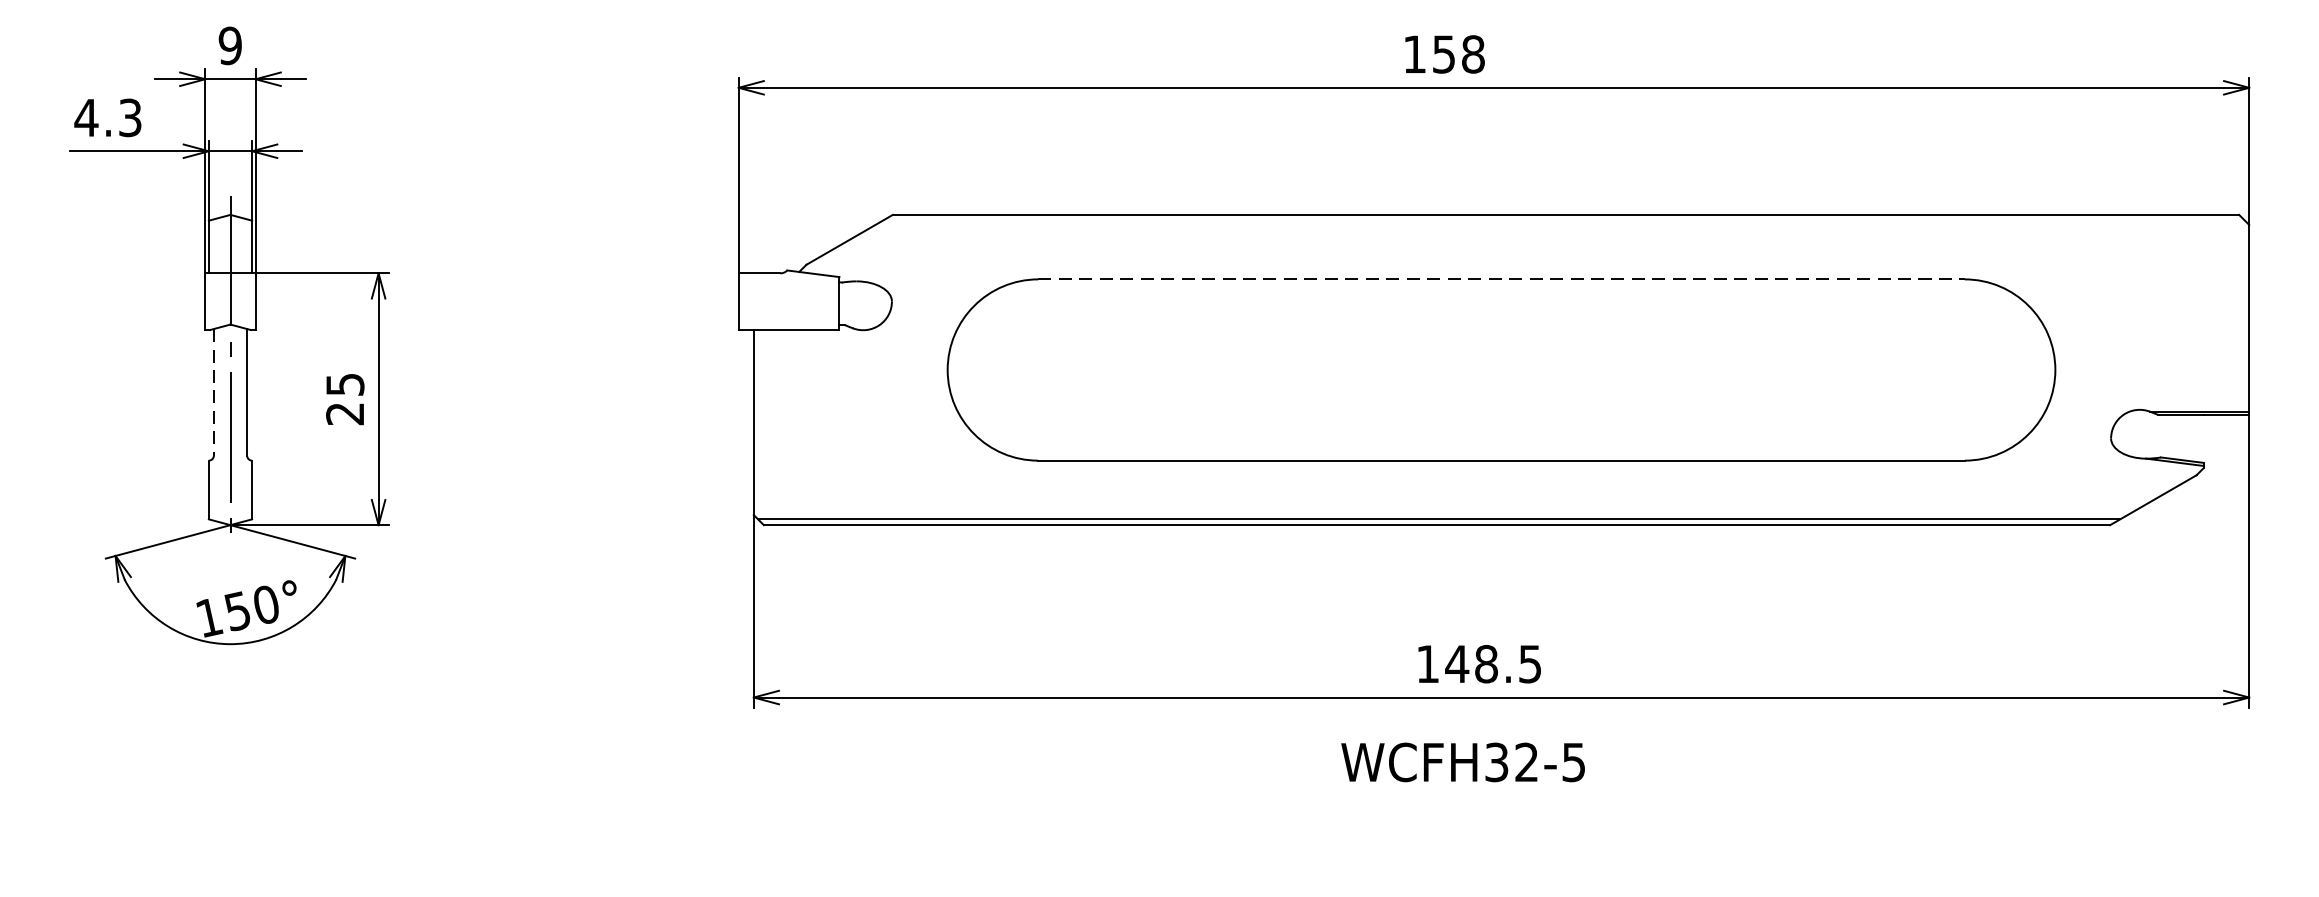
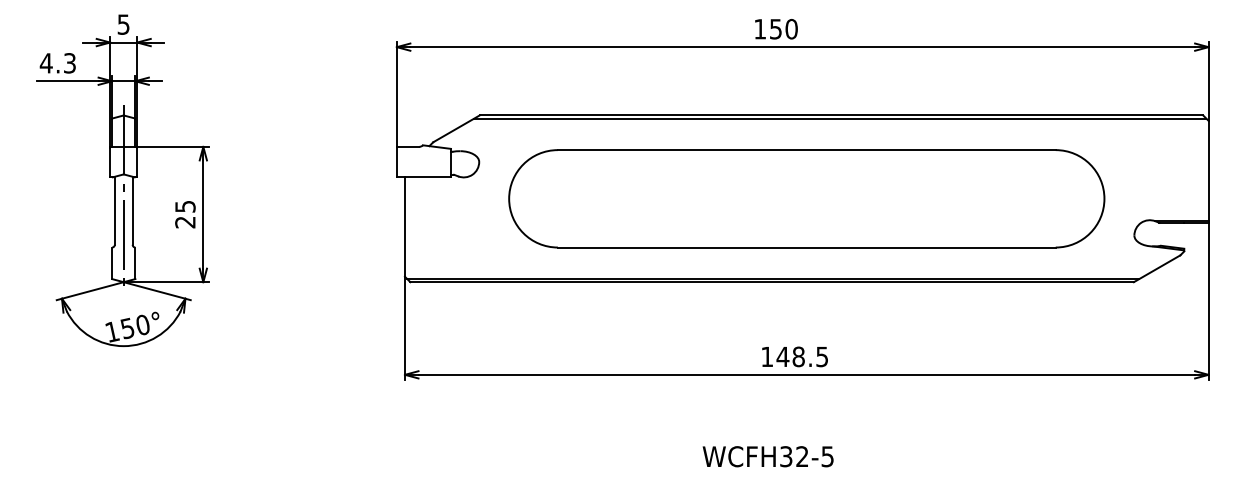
text: (230, 45) -> (123, 24), 9 -> 5
text: (1473, 54) -> (791, 29), 158 -> 150
line: (1564, 220) -> (840, 118), added
line: (1500, 280) -> (806, 150), dashed -> solid
line: (213, 393) -> (114, 211), dashed -> solid
text: (1461, 762) -> (767, 456), moved

